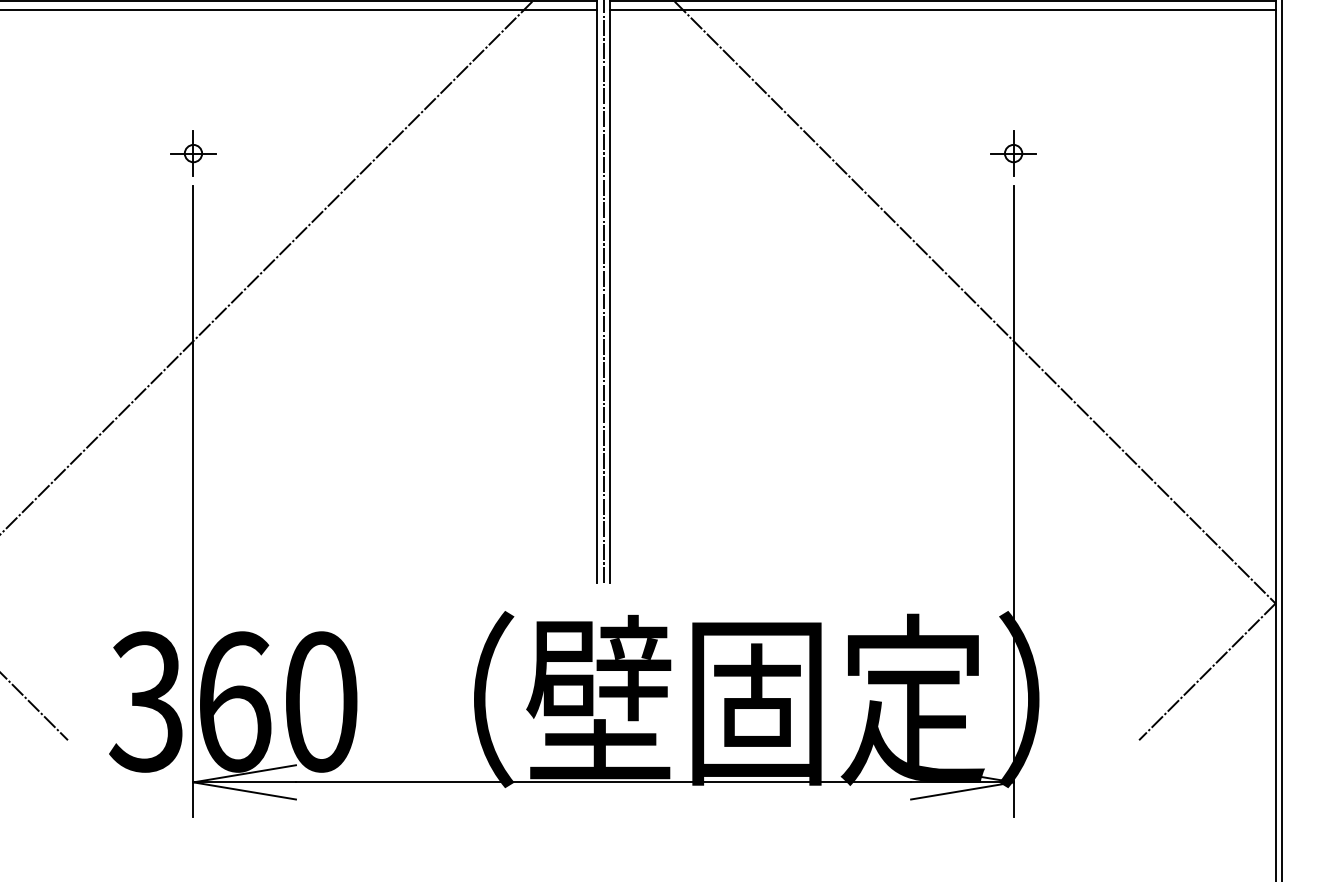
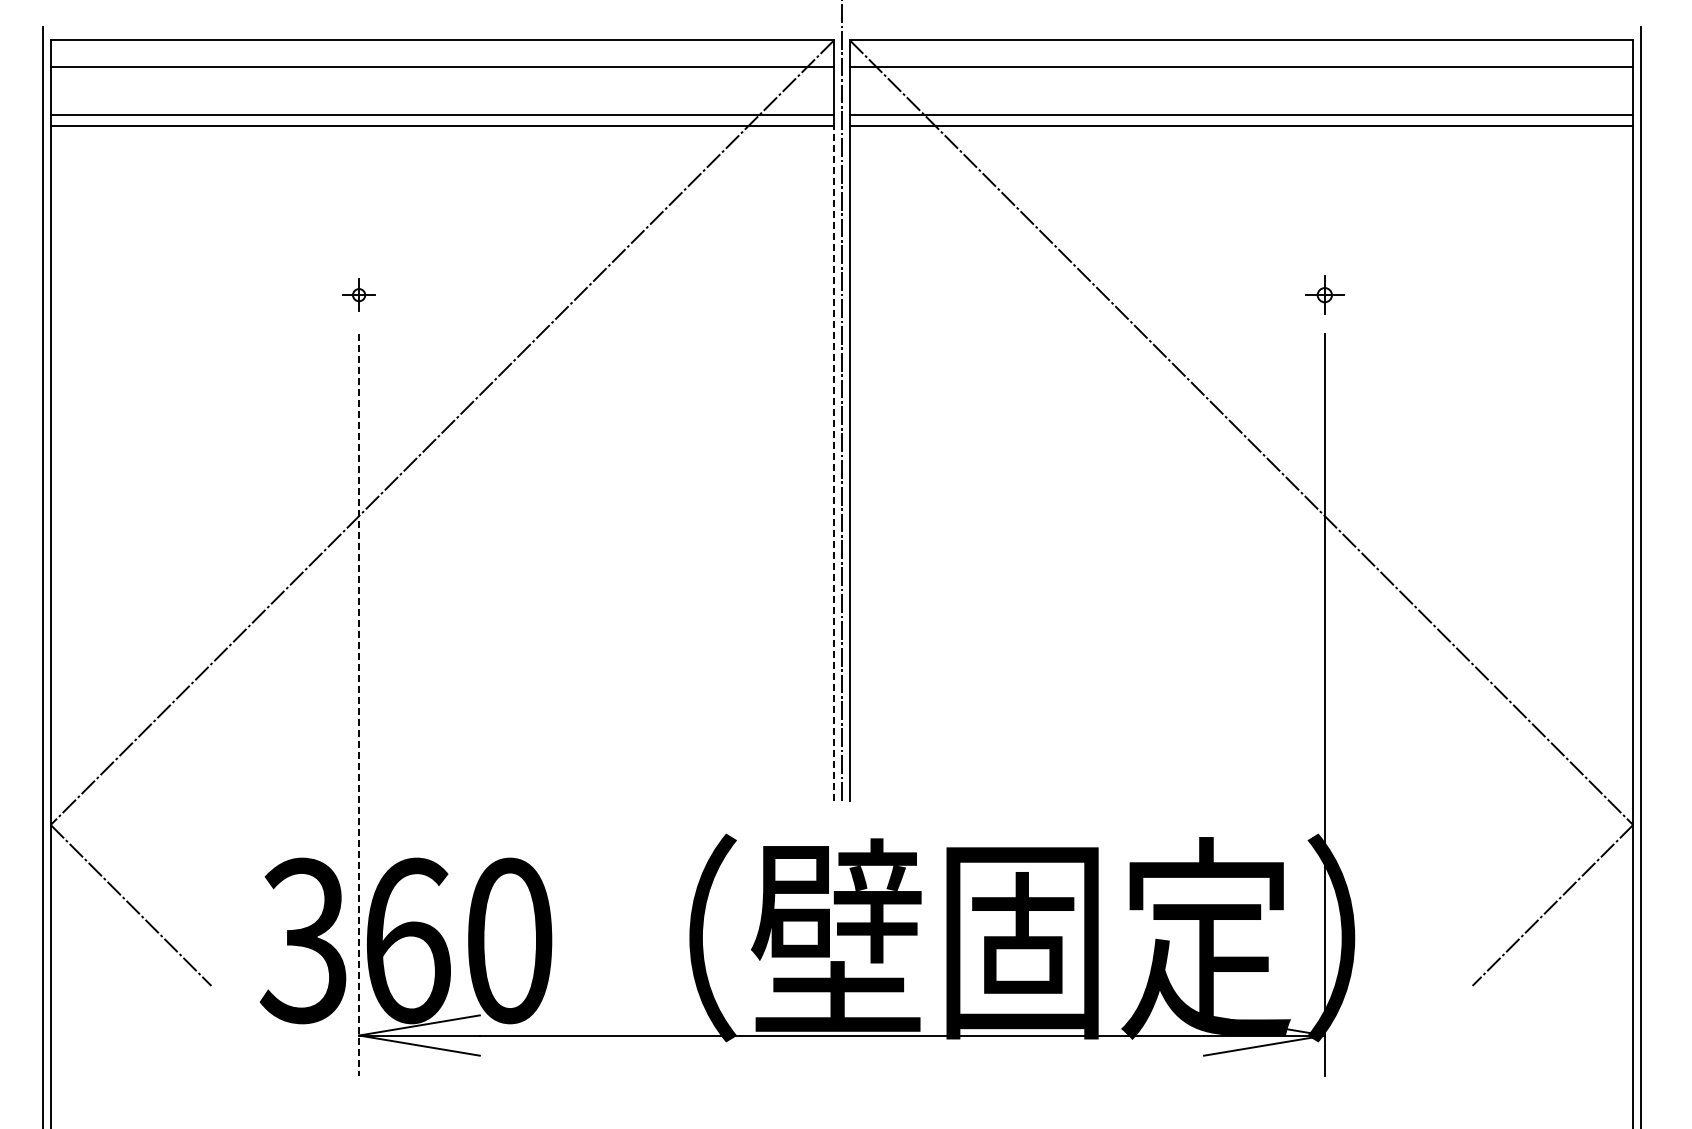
part: (192, 152) -> (358, 294), size x0.6
part: (1013, 152) -> (1324, 294), size x0.7
line: (596, 296) -> (833, 463), solid -> dashed
line: (193, 502) -> (359, 705), solid -> dashed

